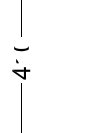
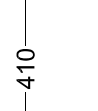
fill: (21, 44) -> (25, 53), added
fill: (21, 59) -> (25, 68), added

